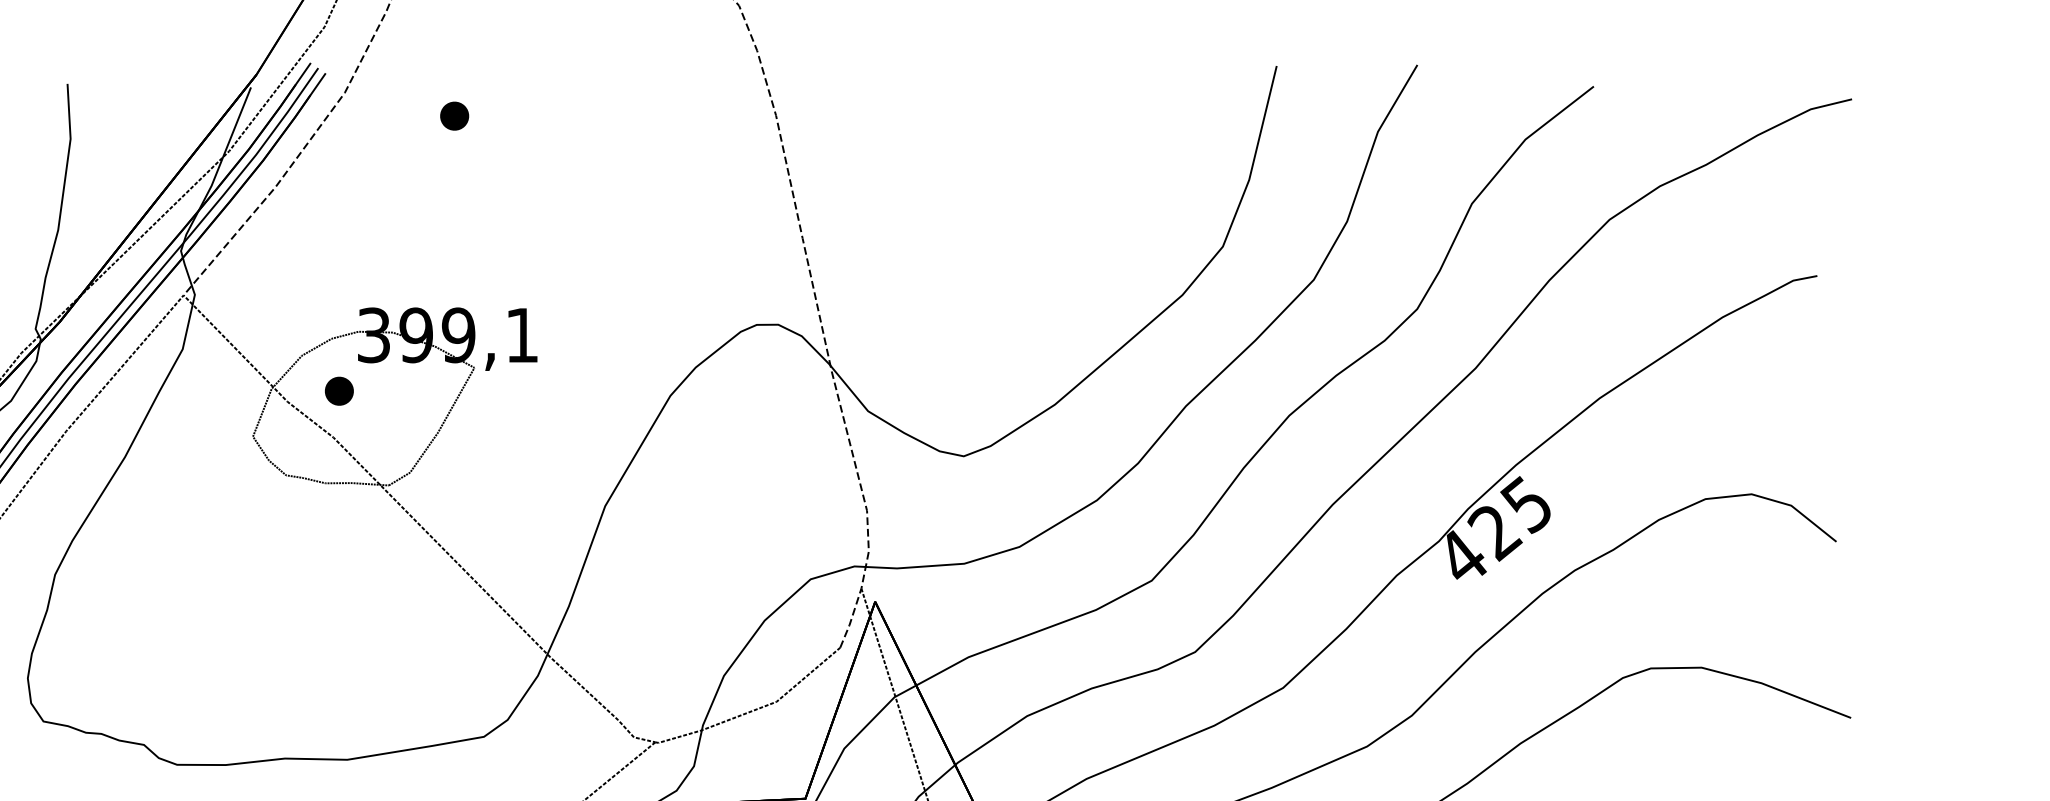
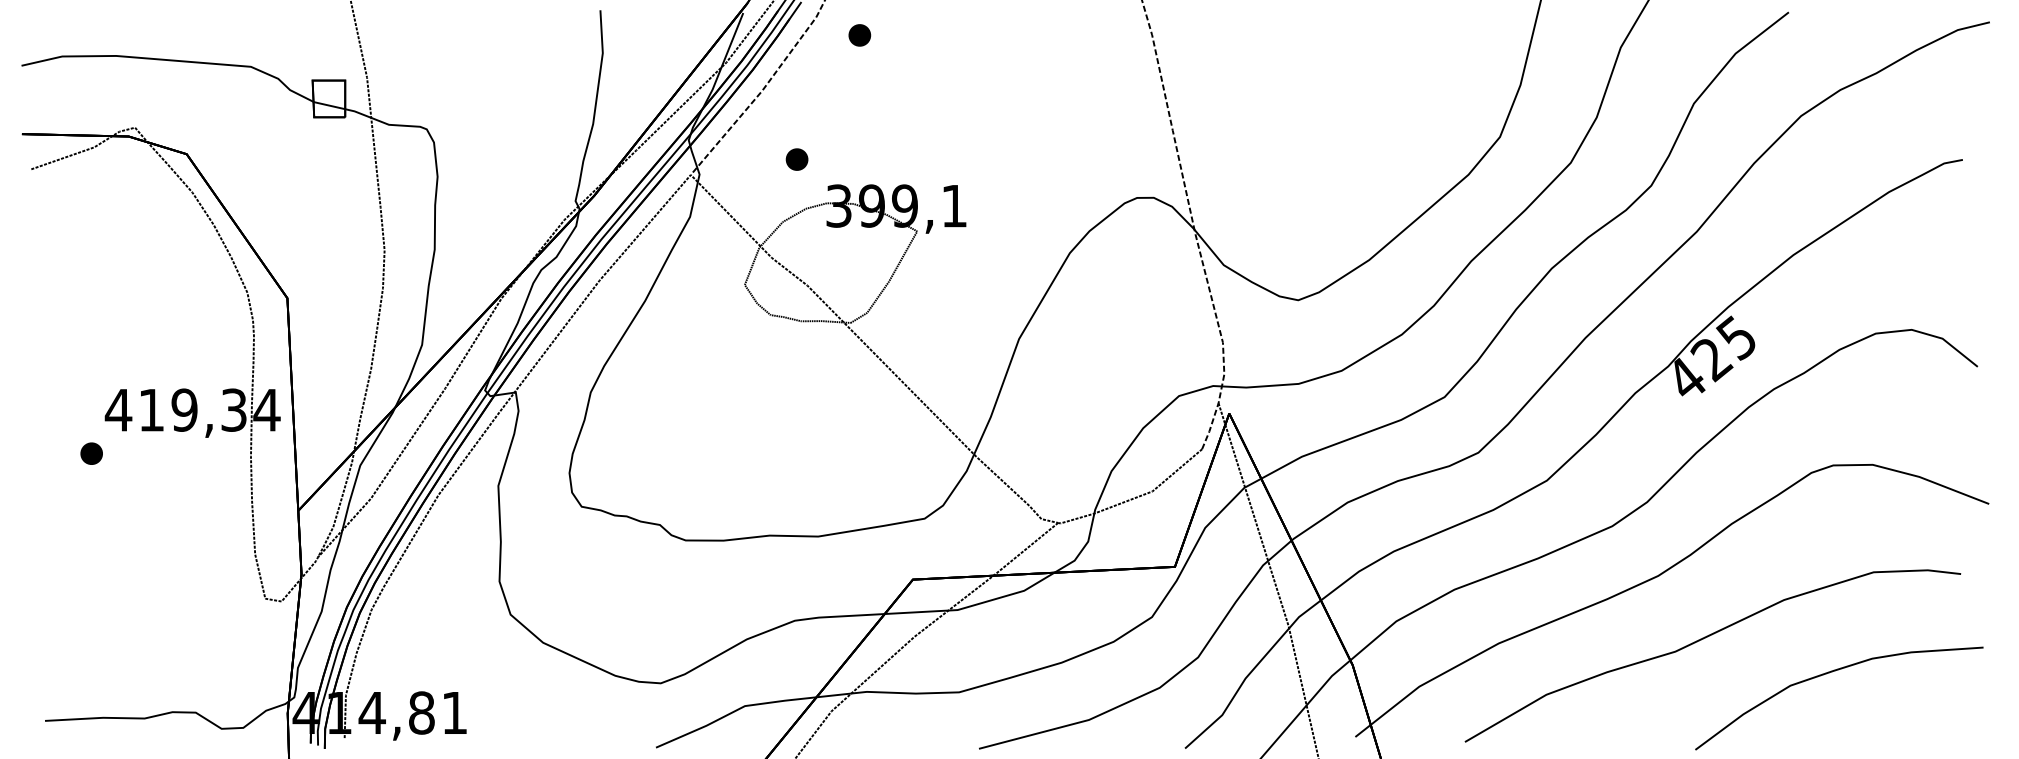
part: (454, 116) -> (859, 35), moved
part: (338, 391) -> (796, 159), moved

